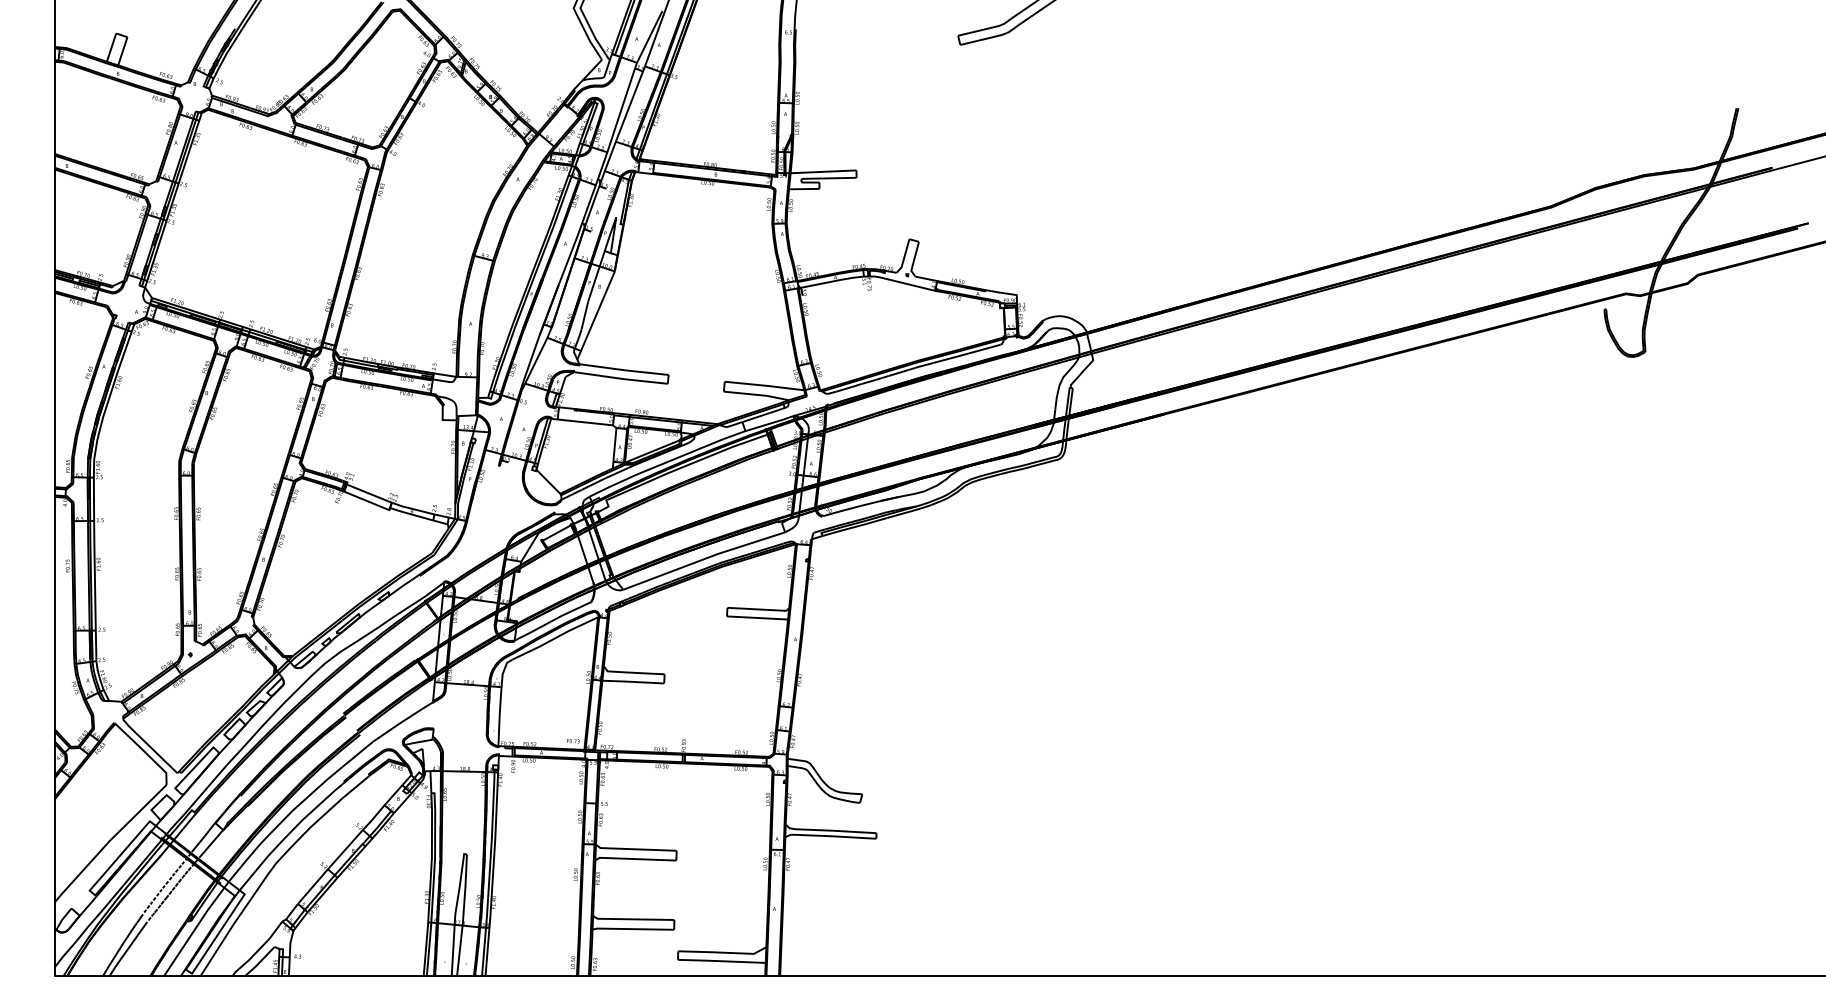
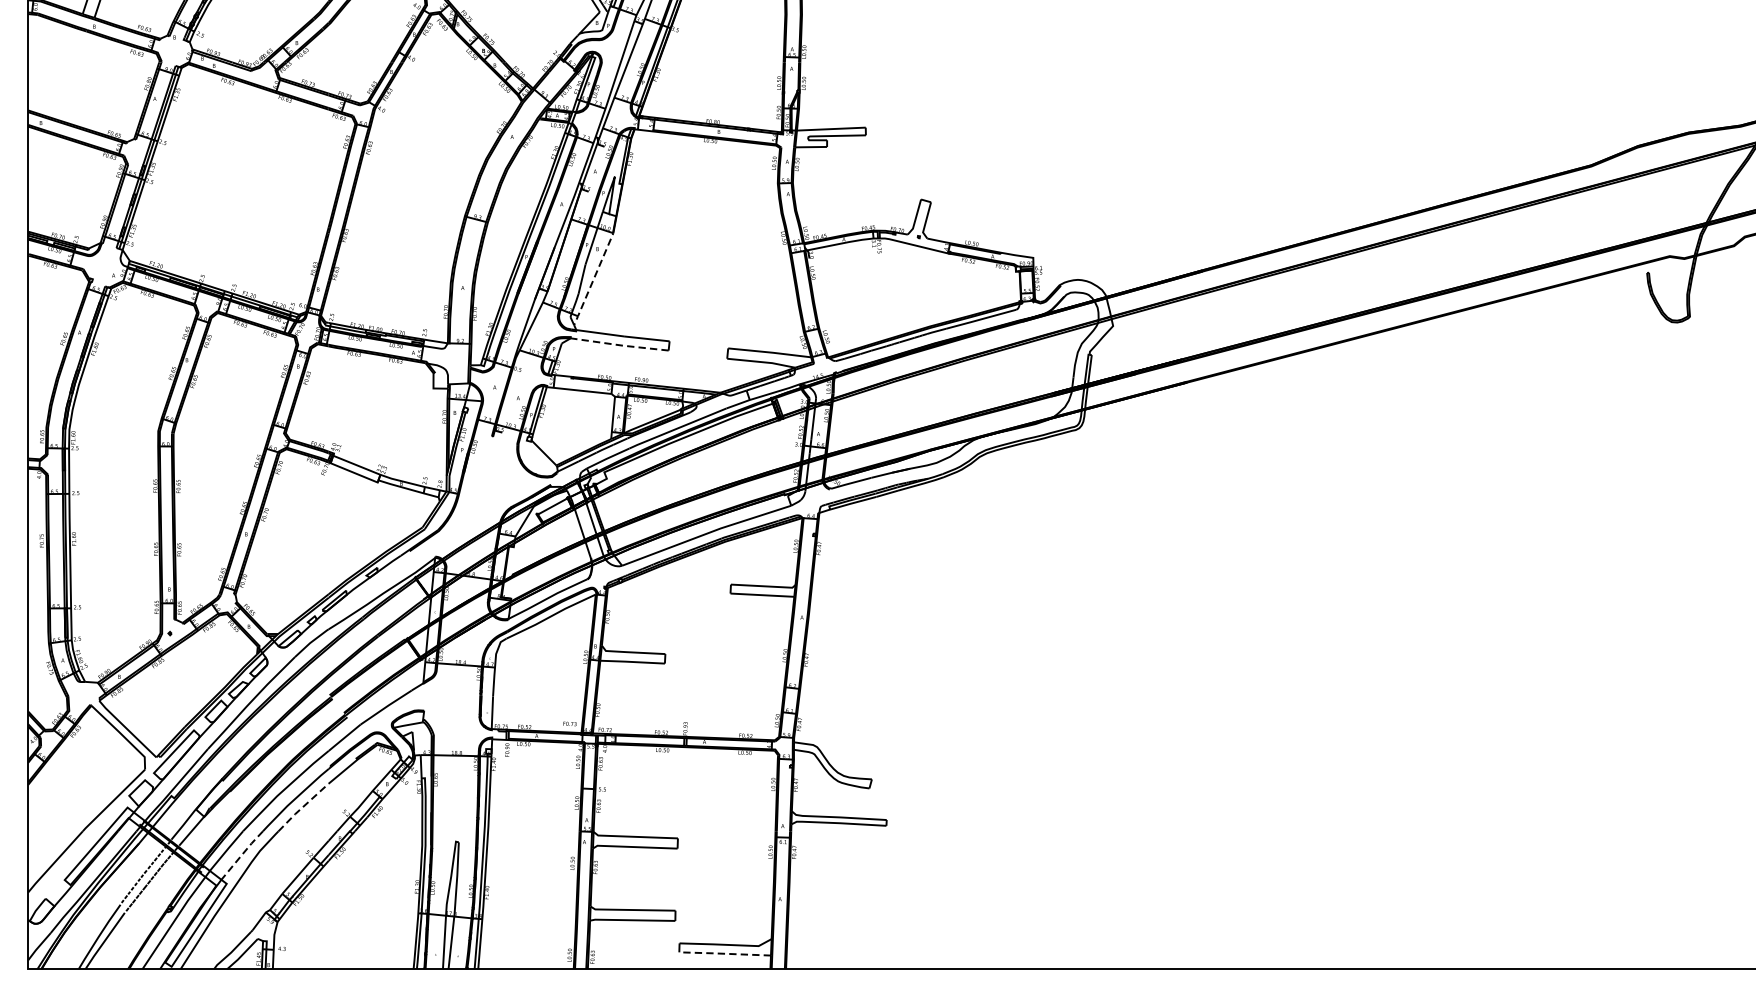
line: (594, 319) -> (592, 283), solid -> dashed
line: (621, 378) -> (620, 345), solid -> dashed
line: (318, 820) -> (303, 806), solid -> dashed
line: (259, 866) -> (242, 854), solid -> dashed
line: (721, 961) -> (724, 954), solid -> dashed

